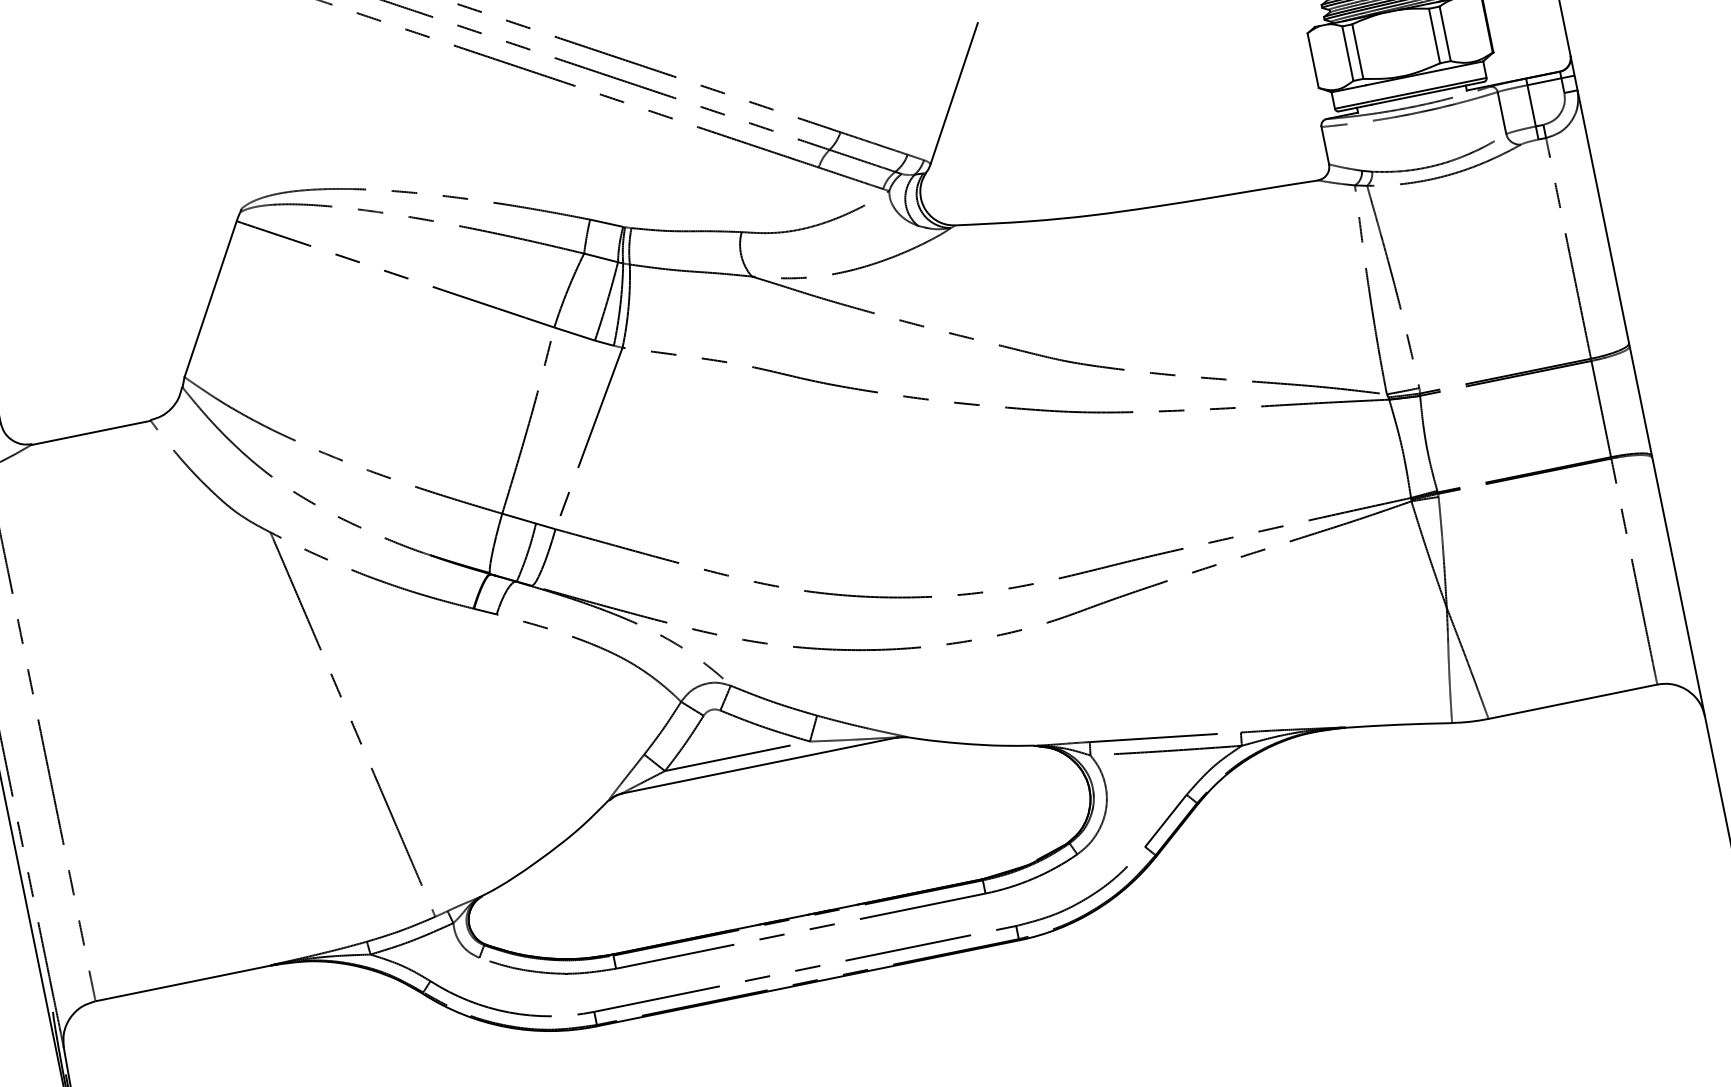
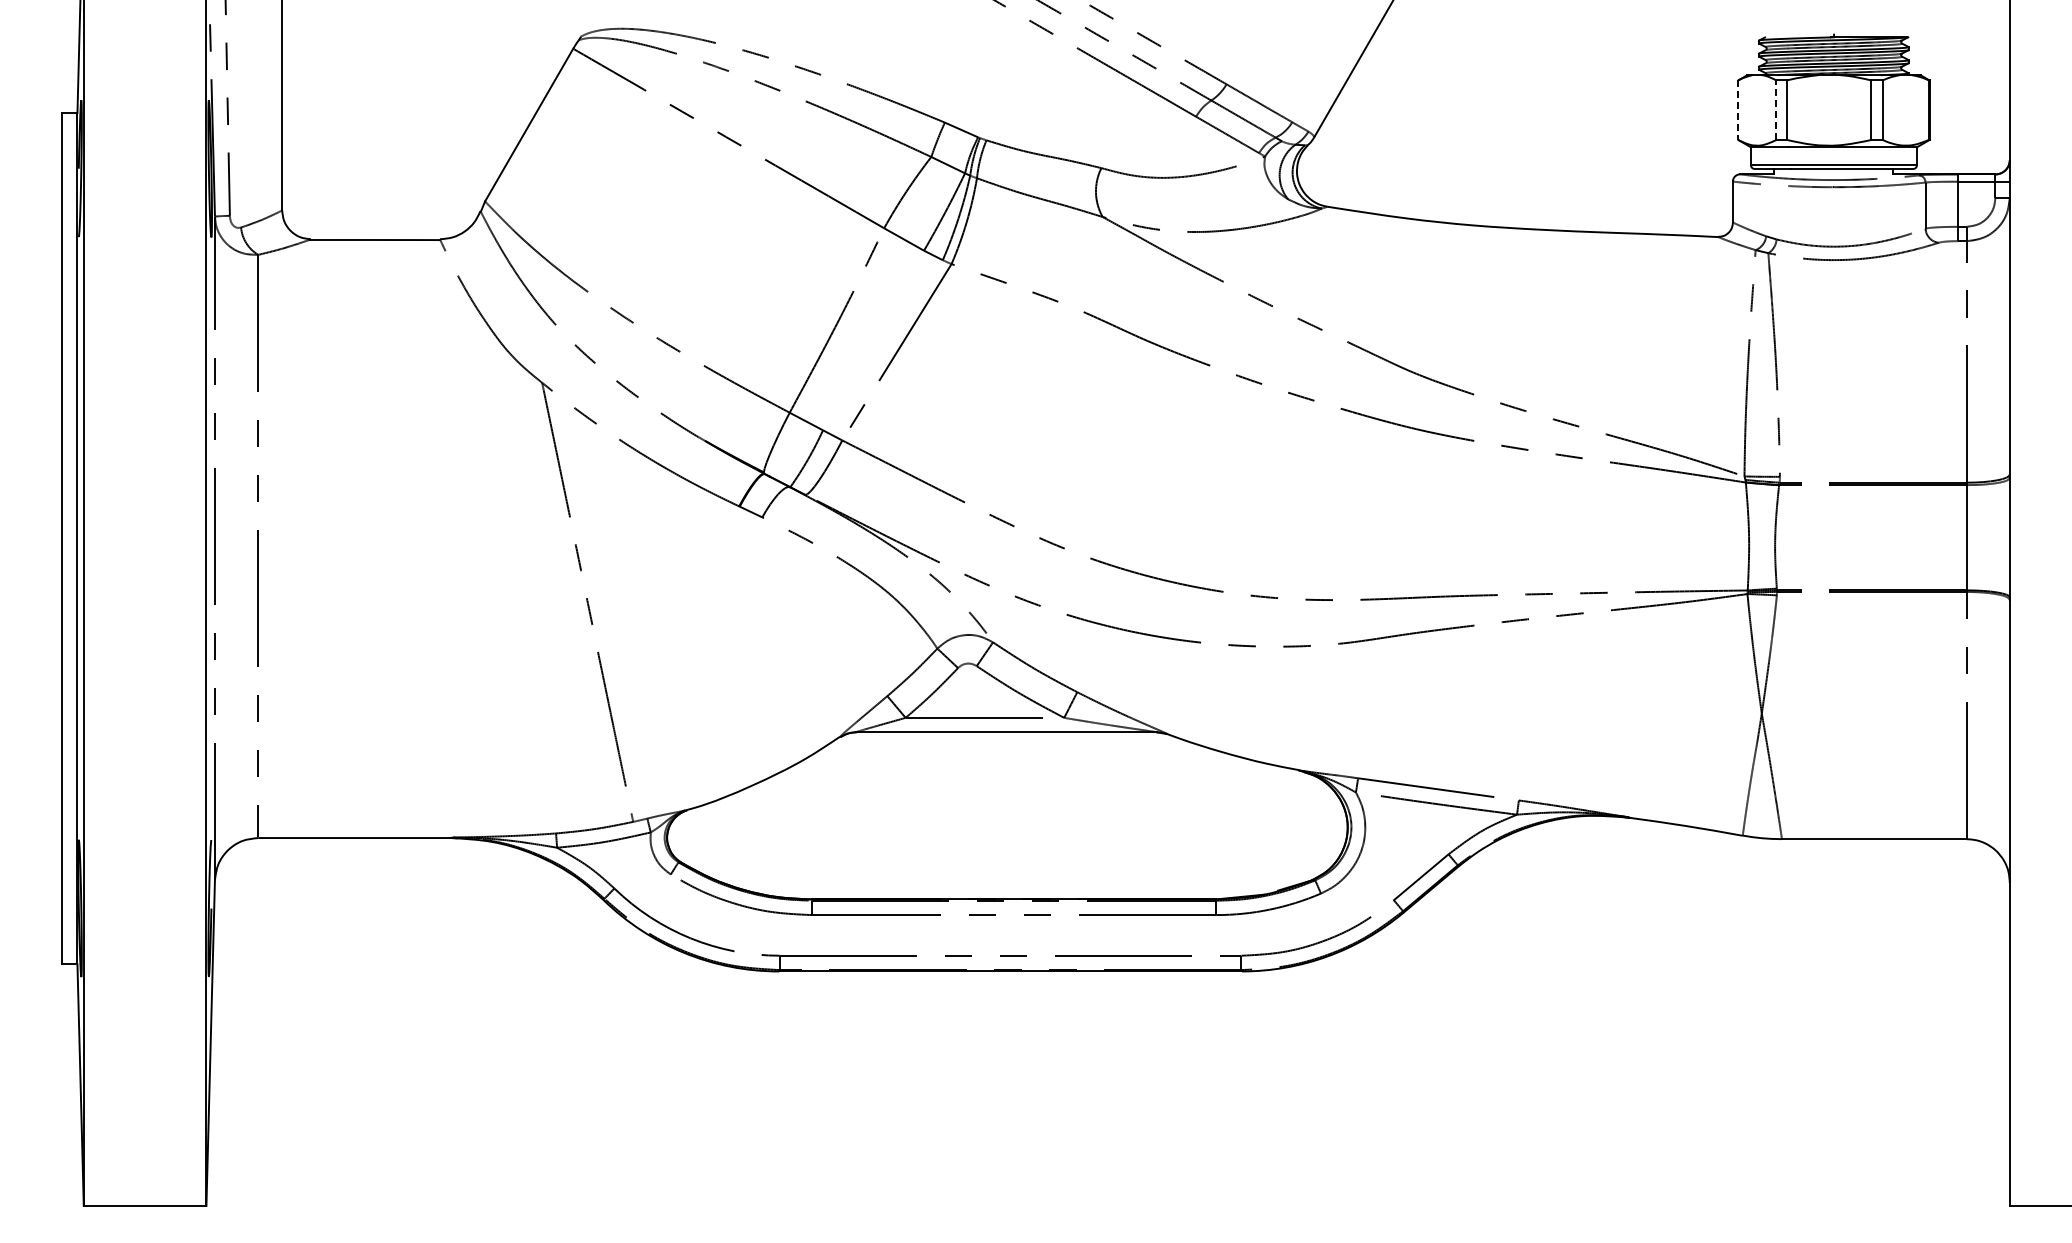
line: (1348, 53) -> (1776, 110), solid -> dashed
line: (1313, 60) -> (1738, 110), solid -> dashed

